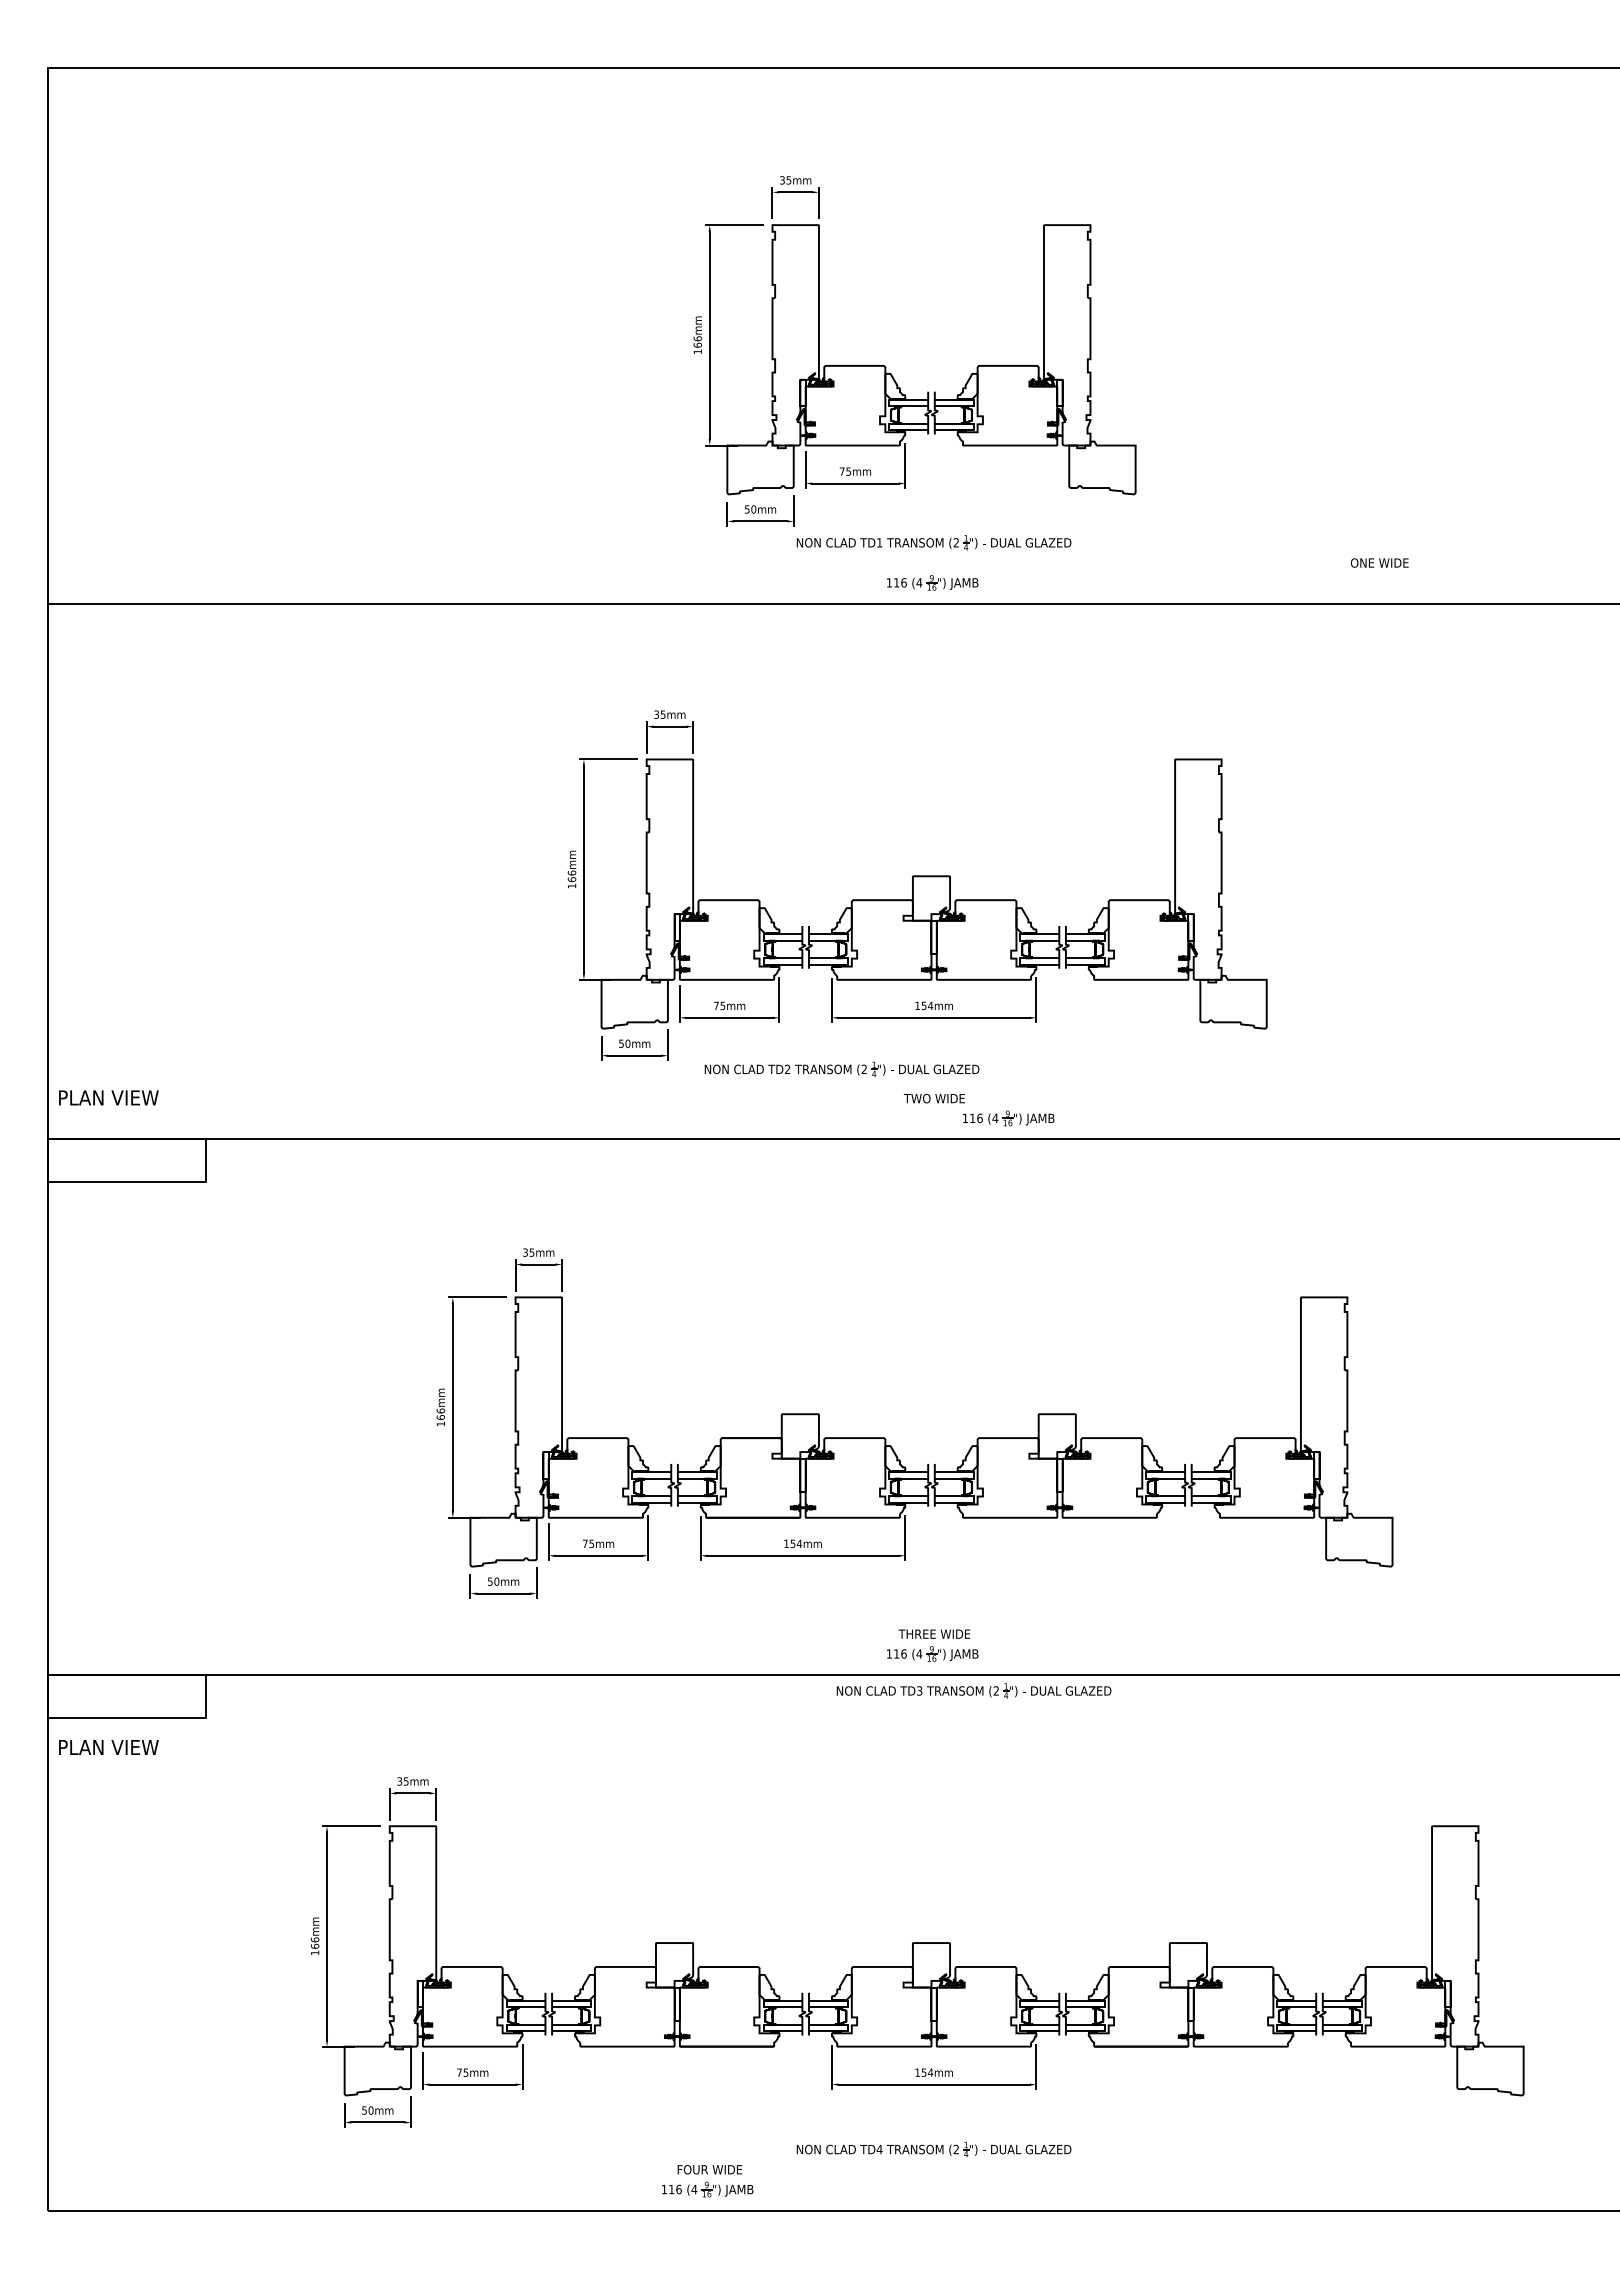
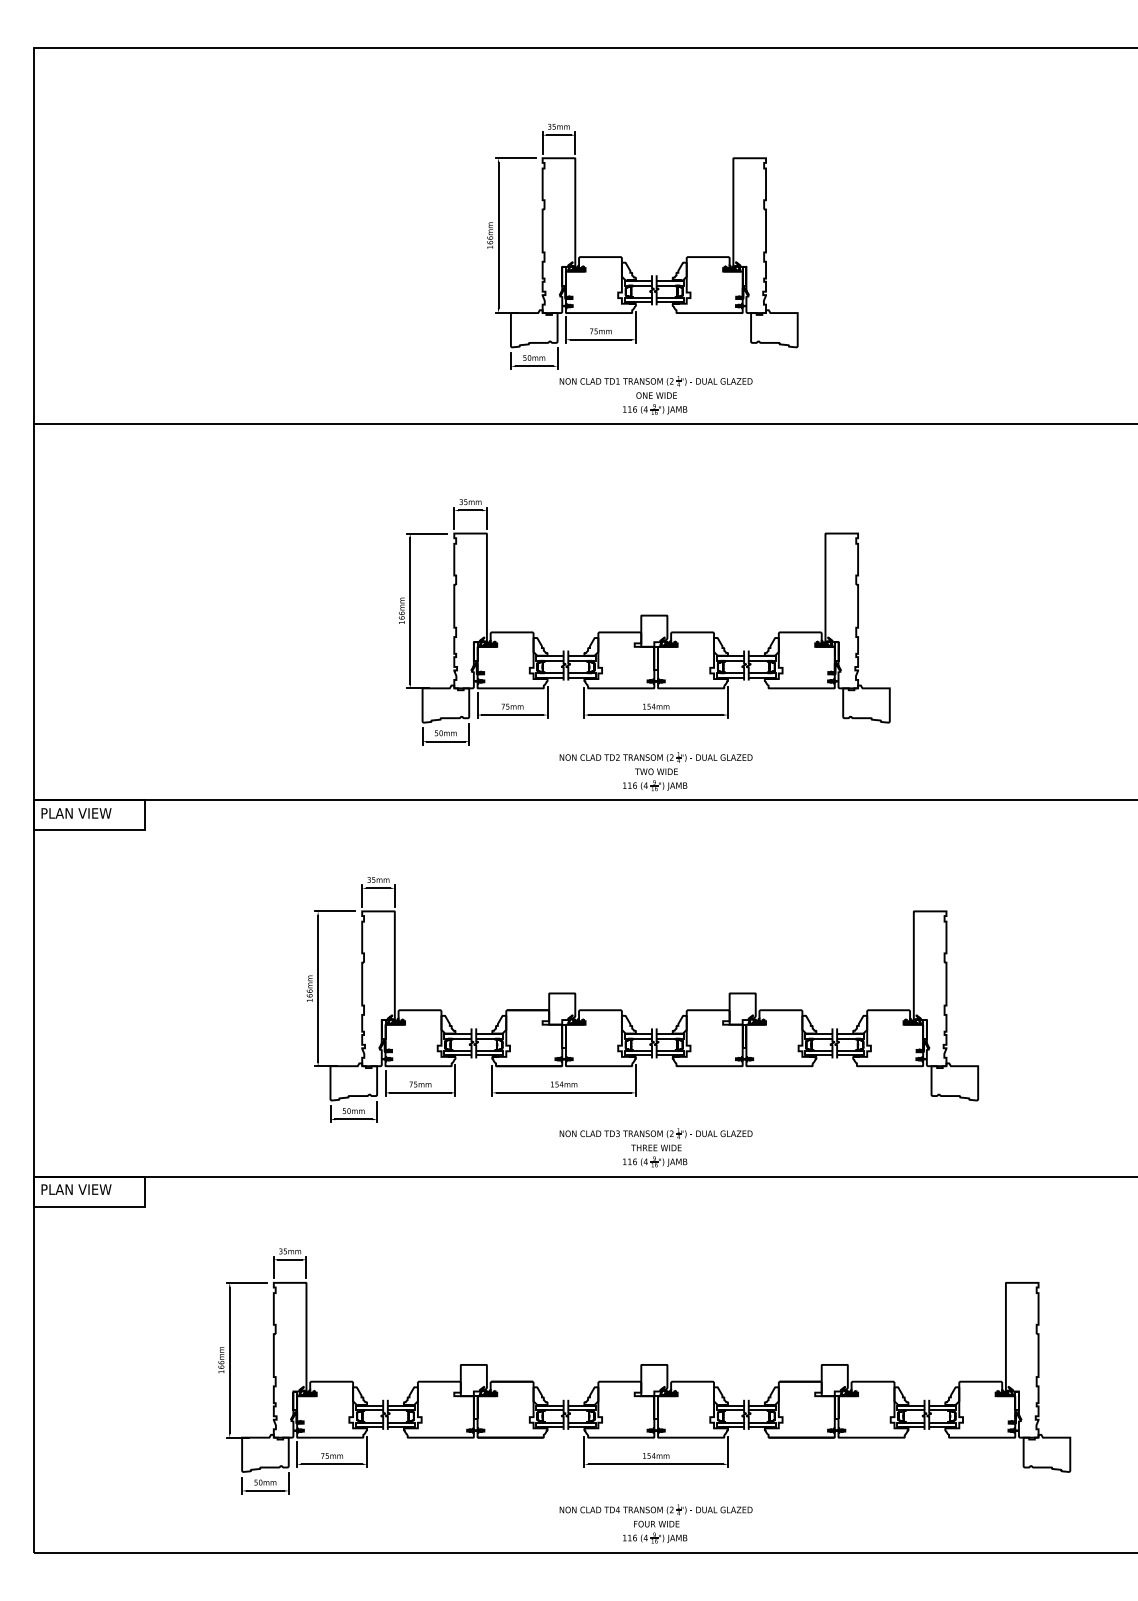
text: (1379, 562) -> (656, 395), moved
part: (841, 1068) -> (655, 756), moved
text: (108, 1097) -> (76, 813), moved
part: (1008, 1118) -> (655, 785), moved
part: (973, 1690) -> (655, 1133), moved
text: (108, 1747) -> (76, 1189), moved
part: (707, 2181) -> (655, 1532), moved

